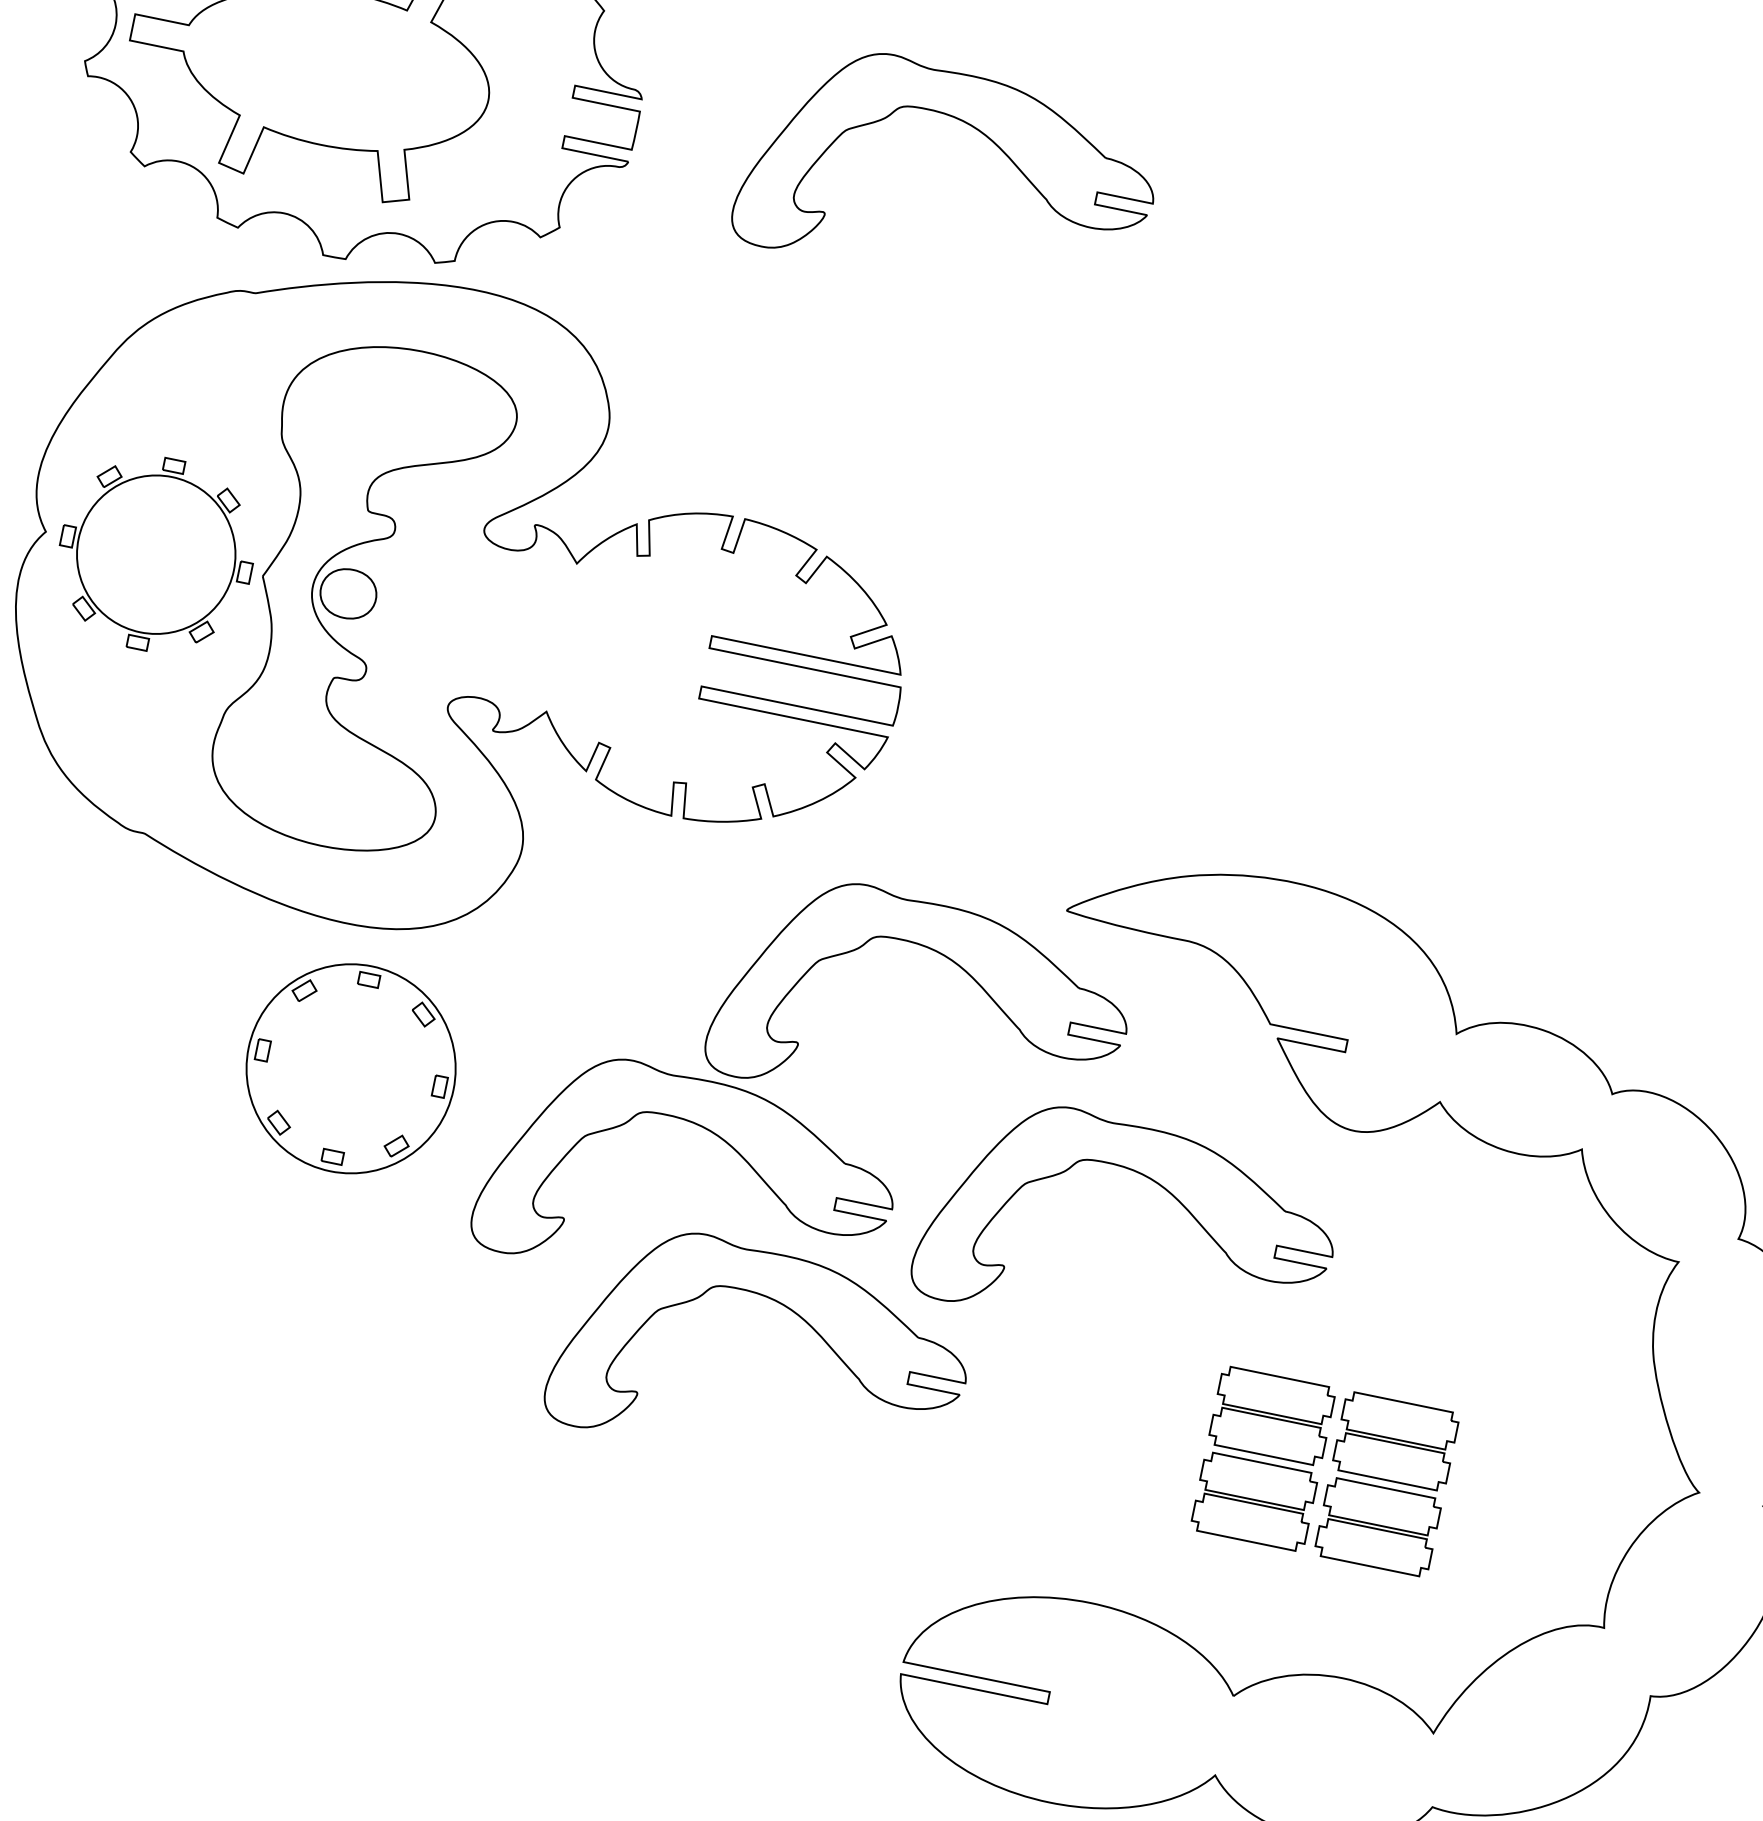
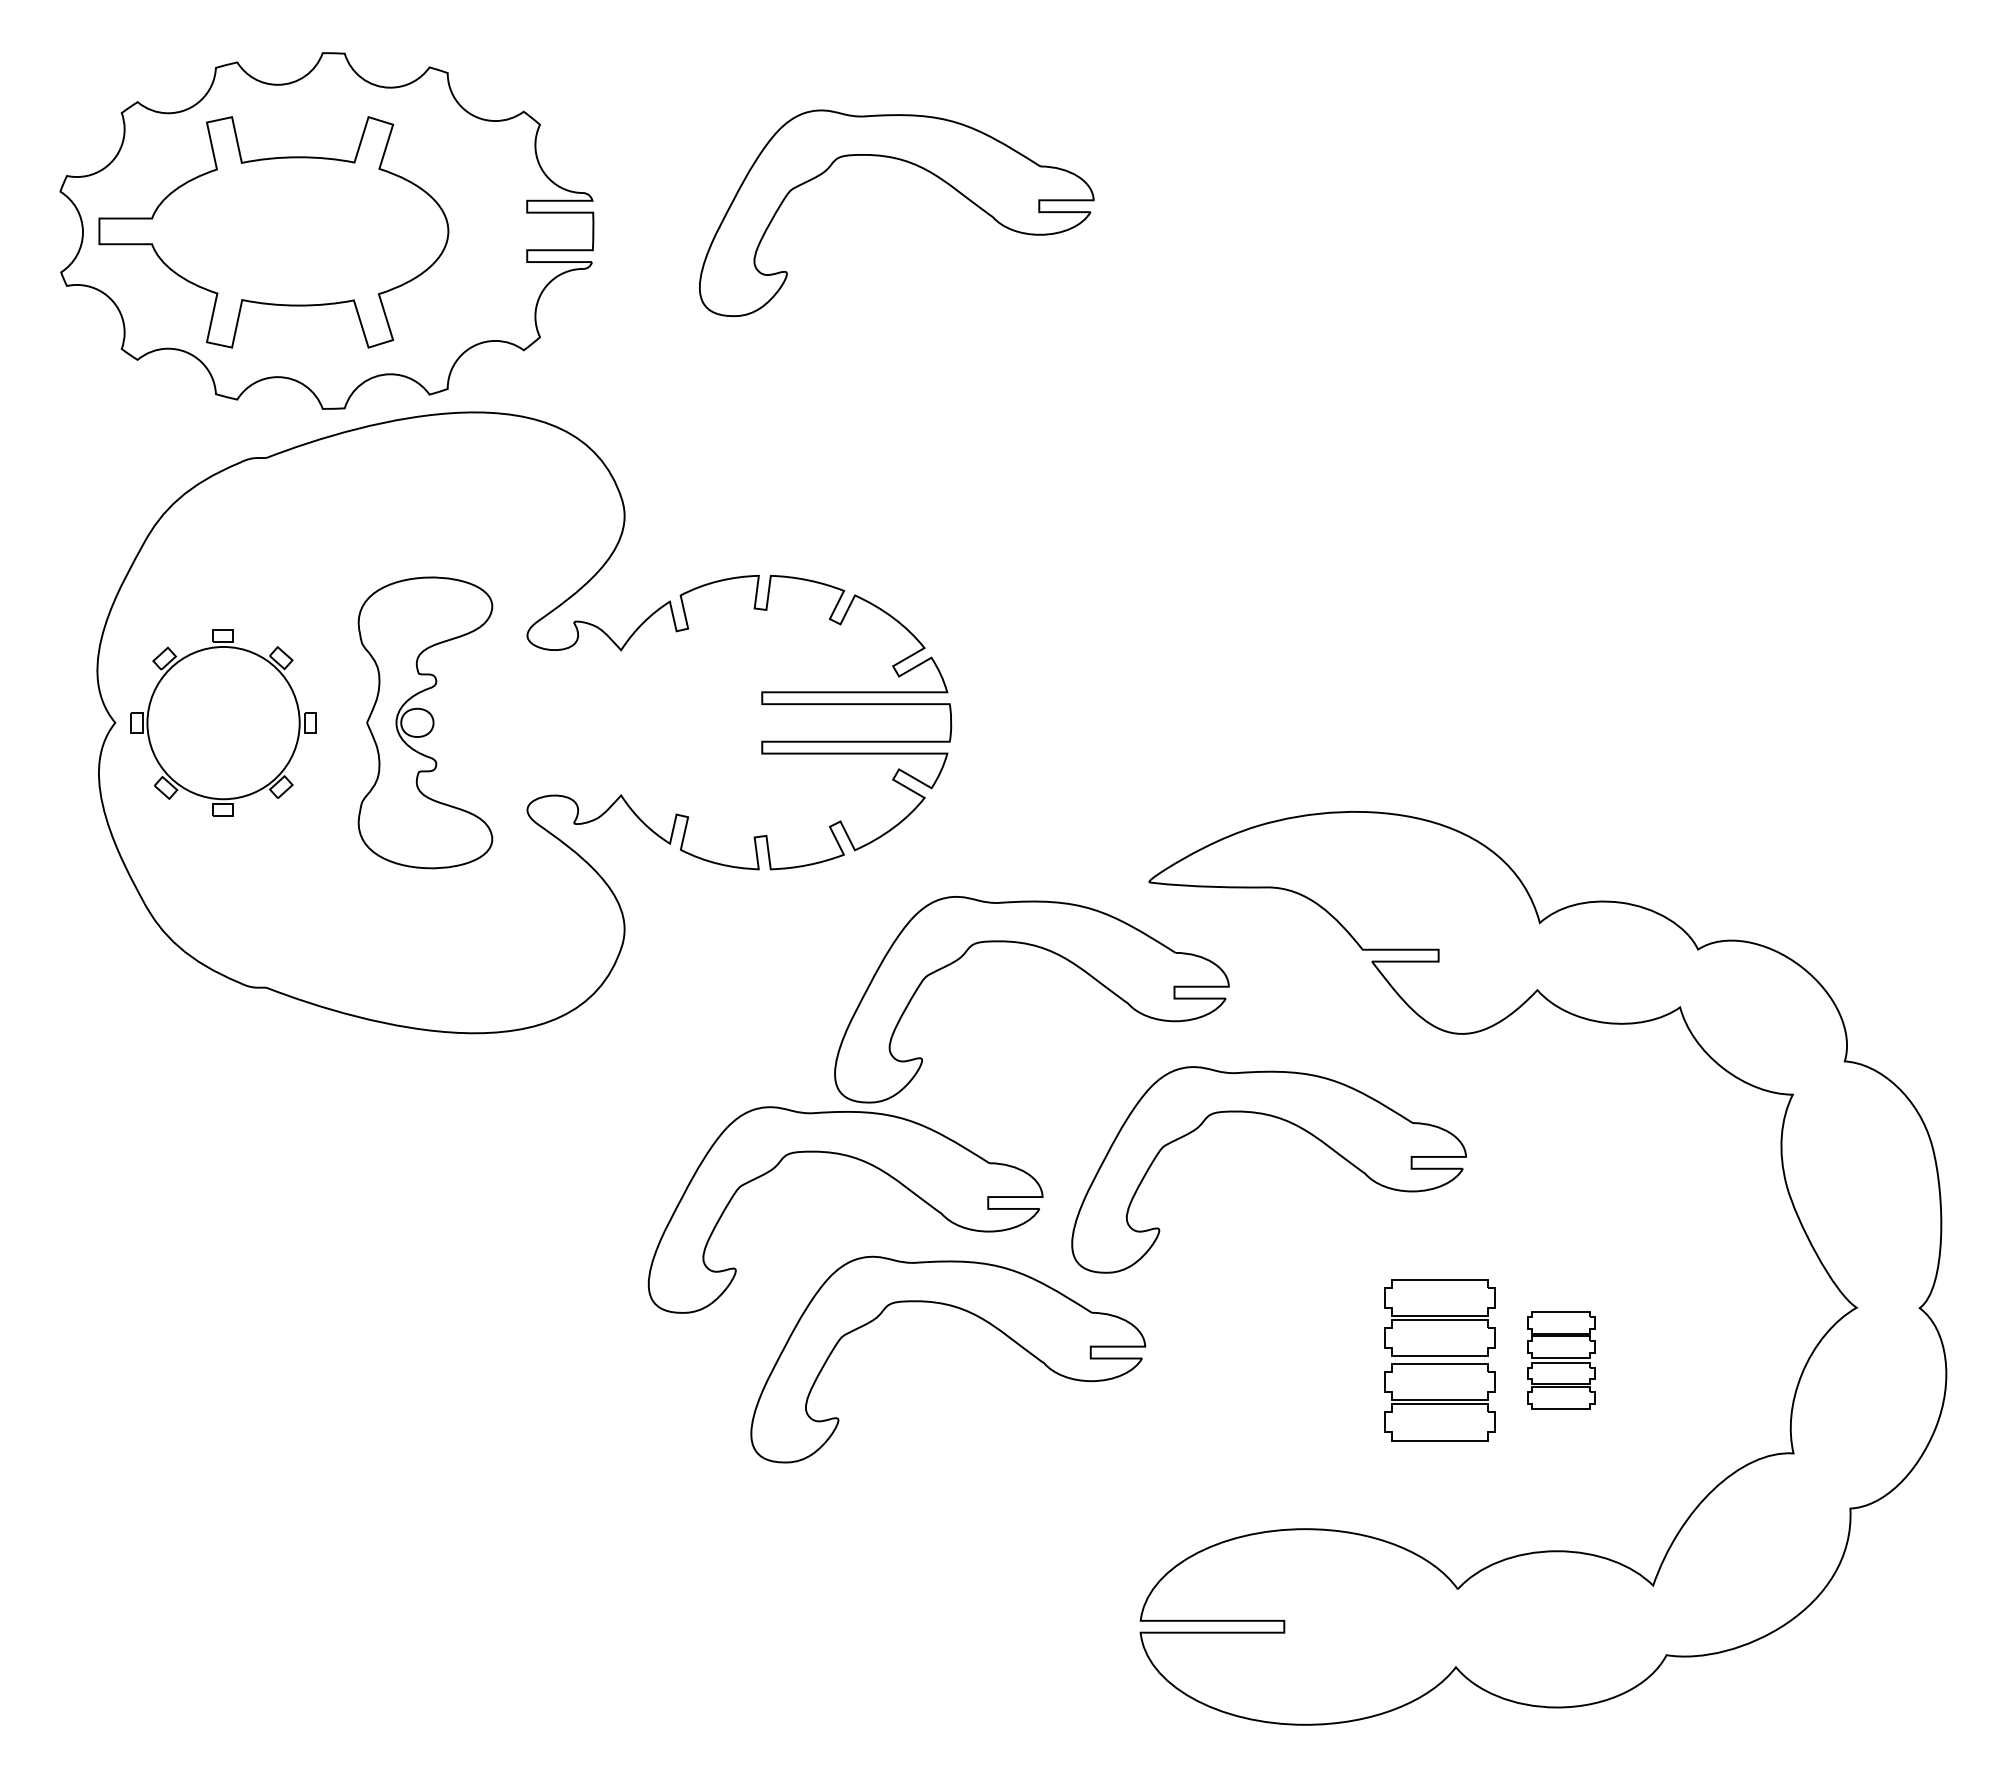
part: (362, 596) -> (425, 722), size x0.6
part: (350, 1068) -> (505, 1169), removed
part: (1387, 1484) -> (1561, 1360), size x0.6

